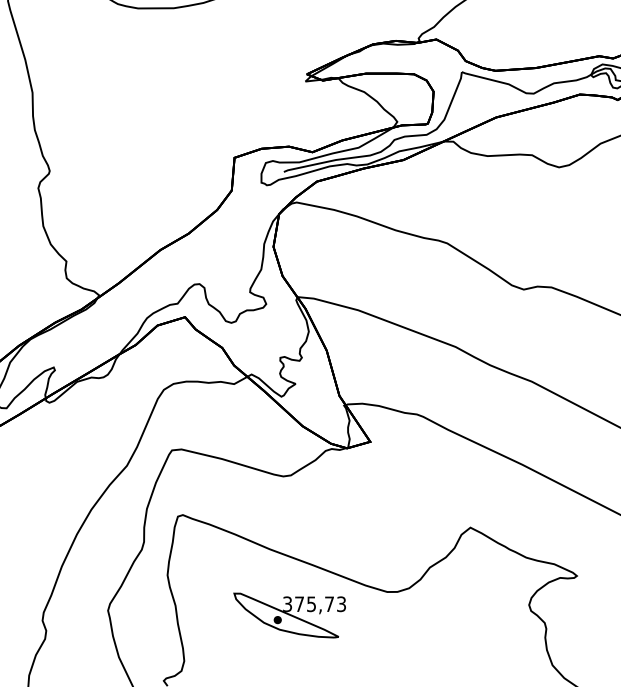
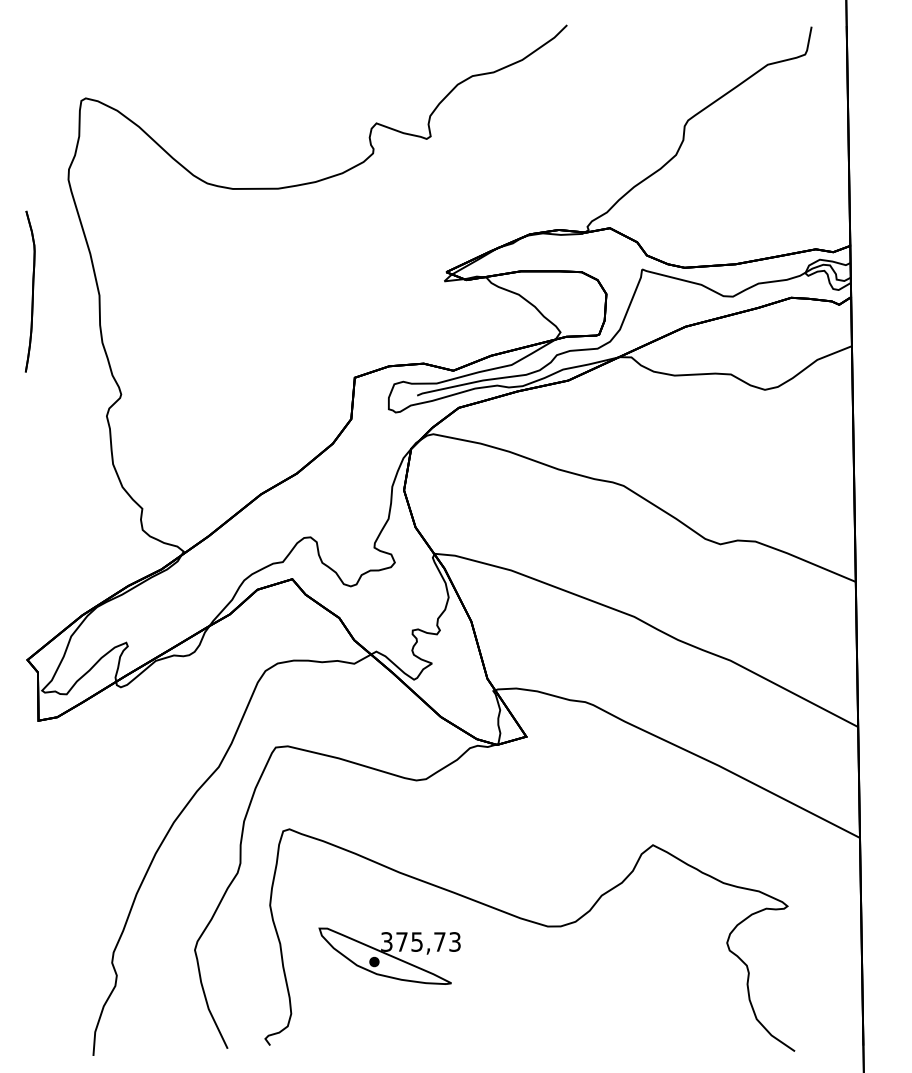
part: (289, 614) -> (389, 955), moved

